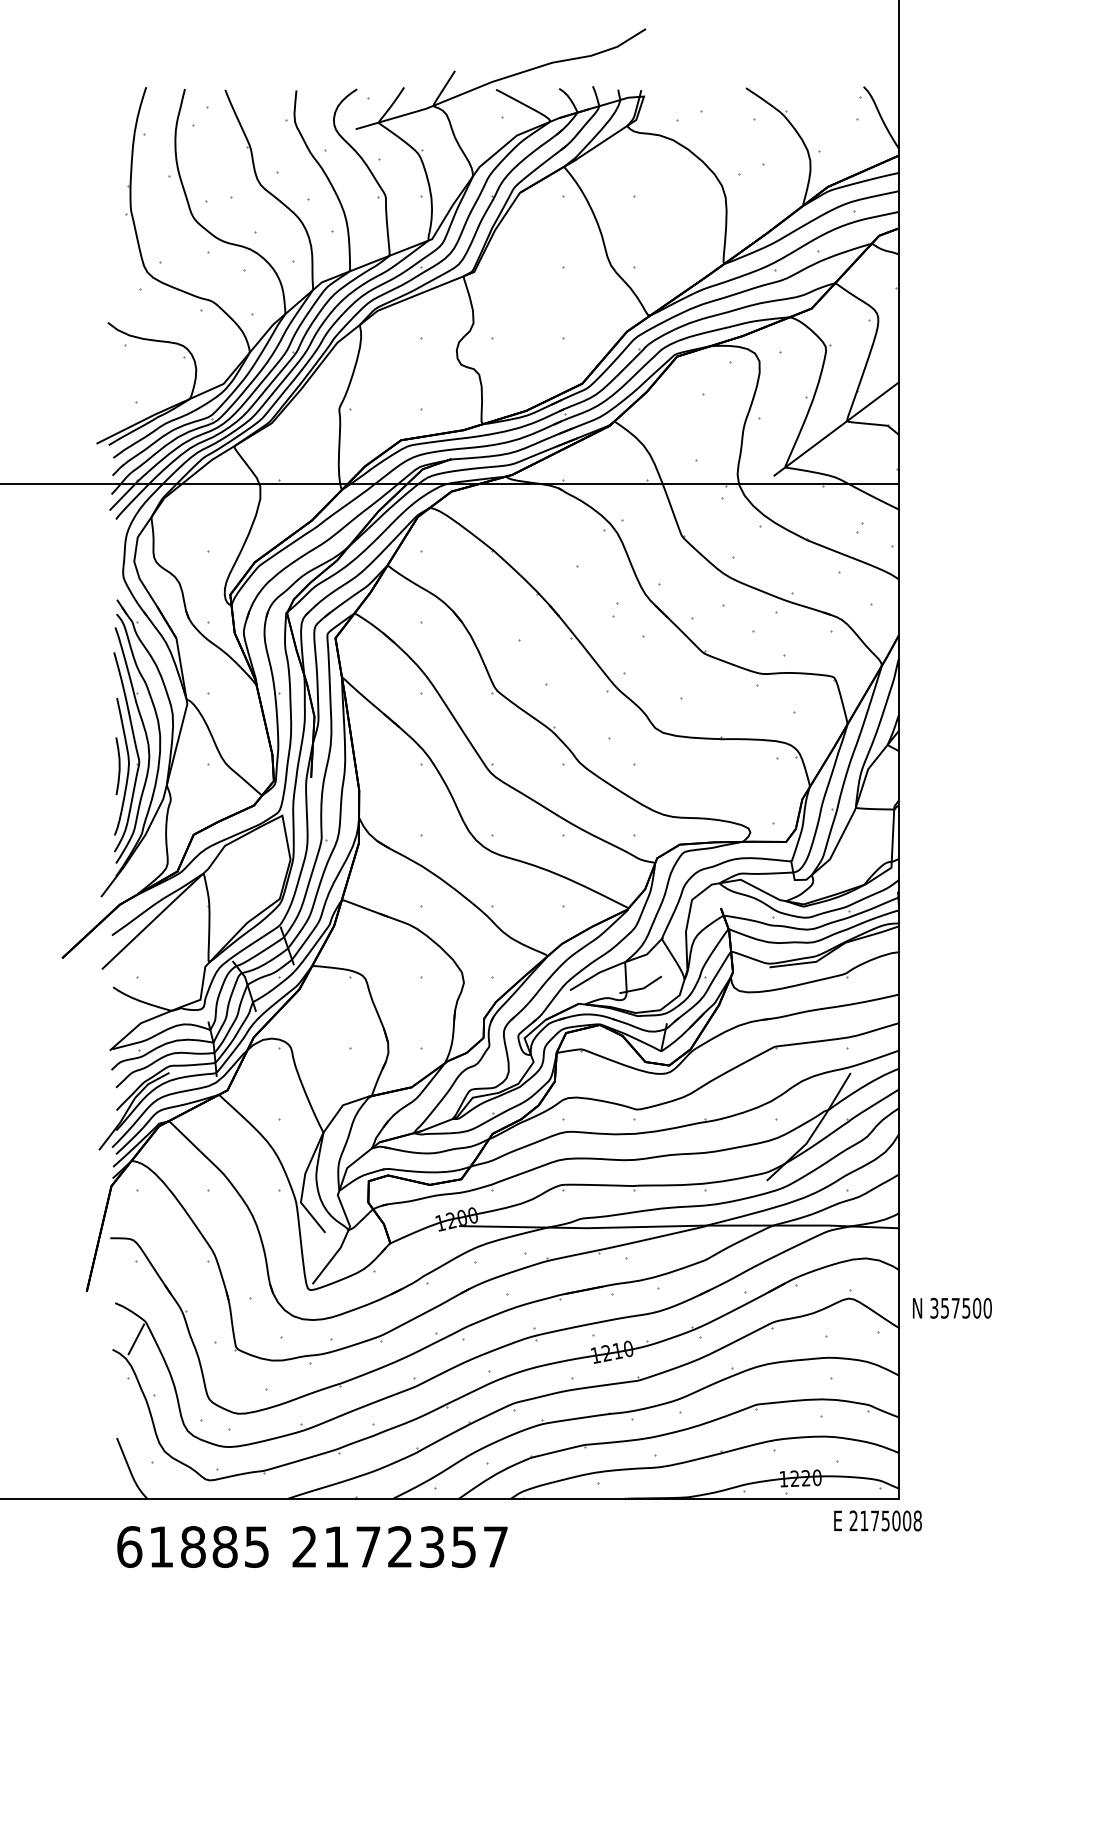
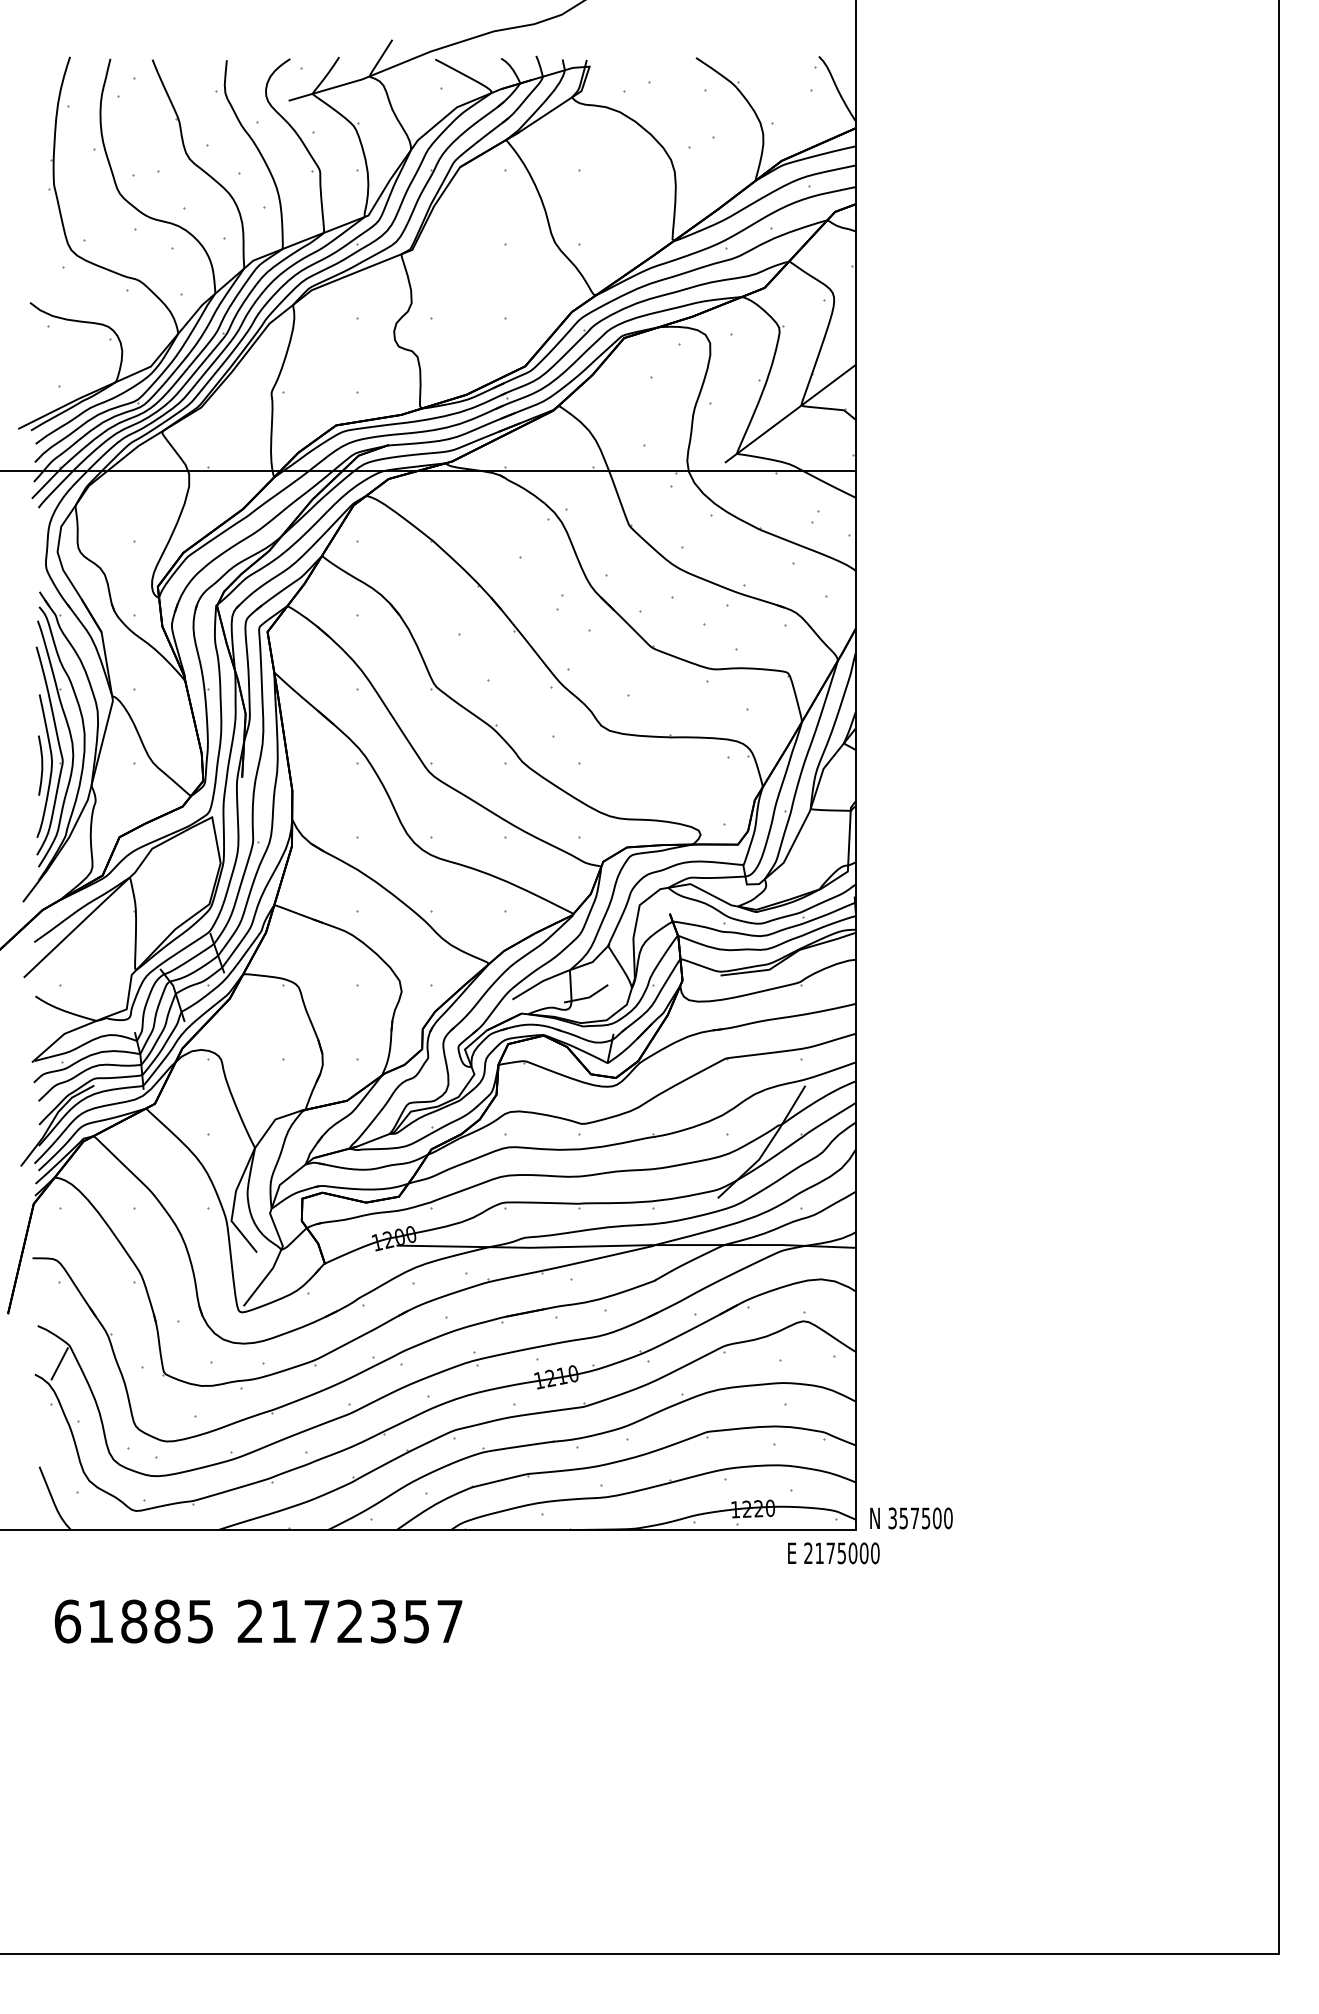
text: (952, 1308) -> (911, 1518), moved
text: (917, 1520) -> (875, 1552), 2175008 -> 2175000
text: (312, 1546) -> (258, 1621), moved

